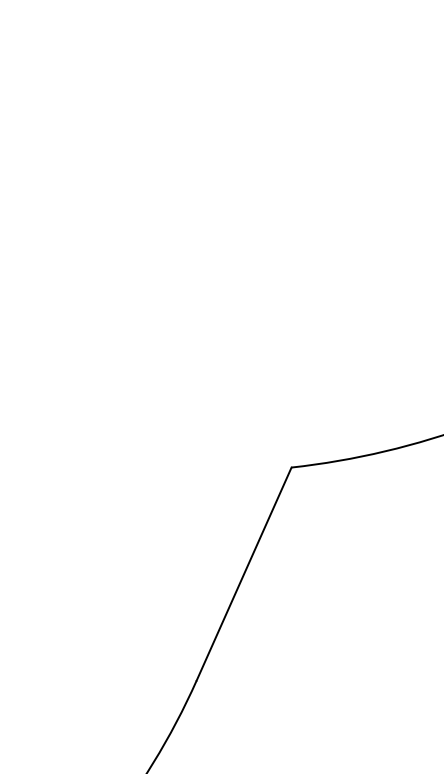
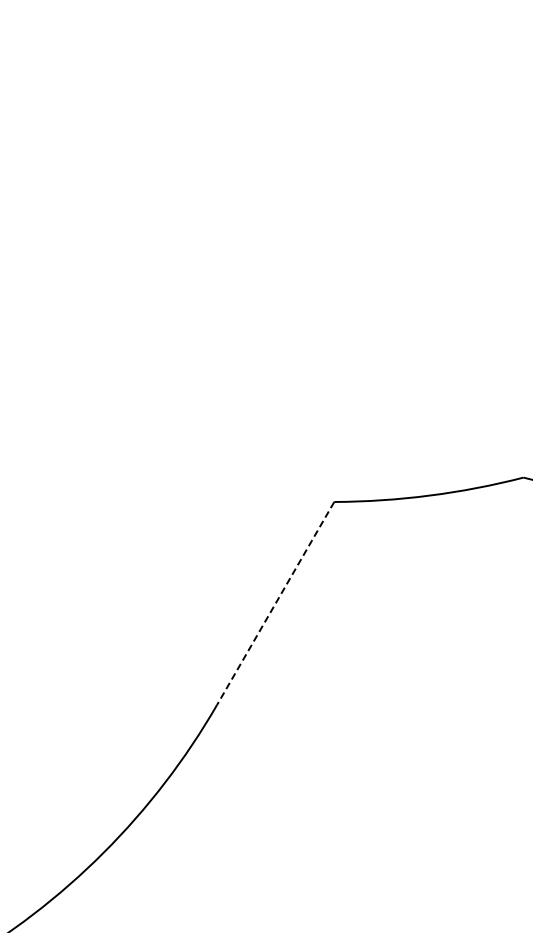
line: (243, 574) -> (275, 603), solid -> dashed

